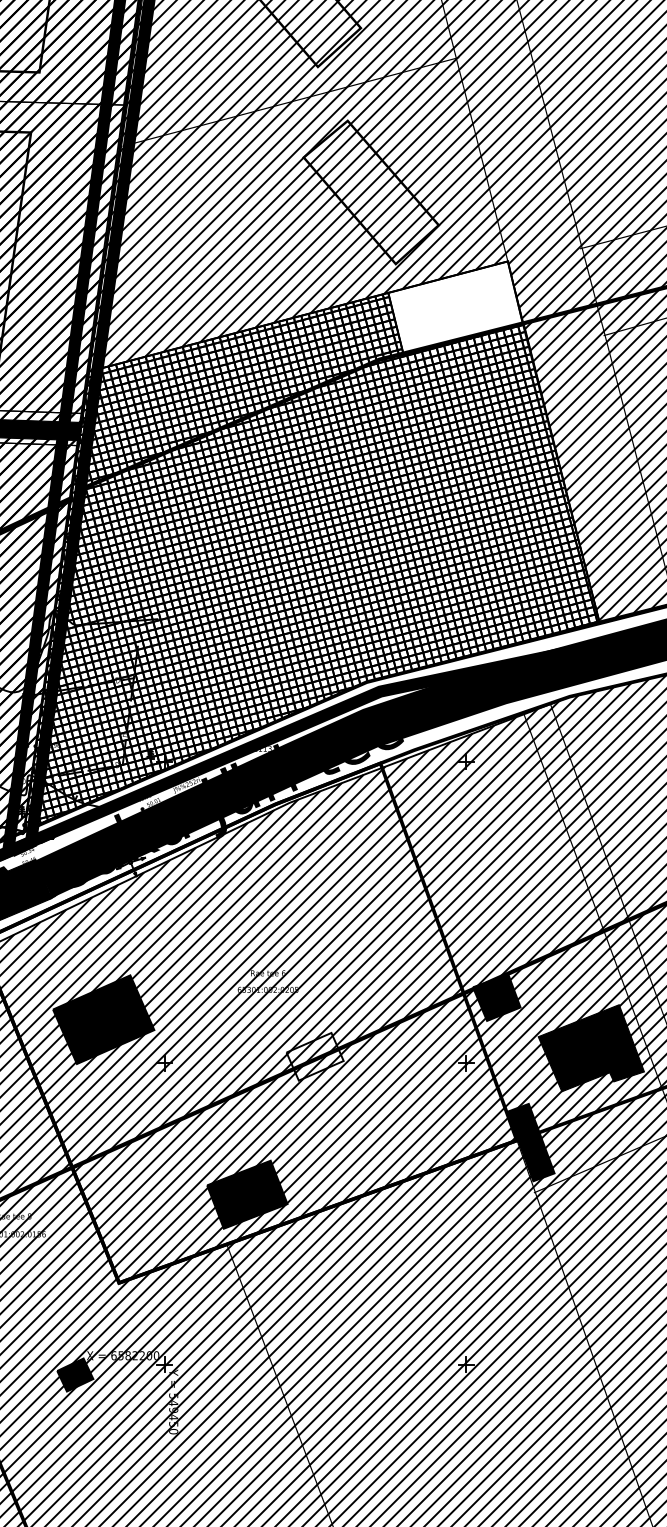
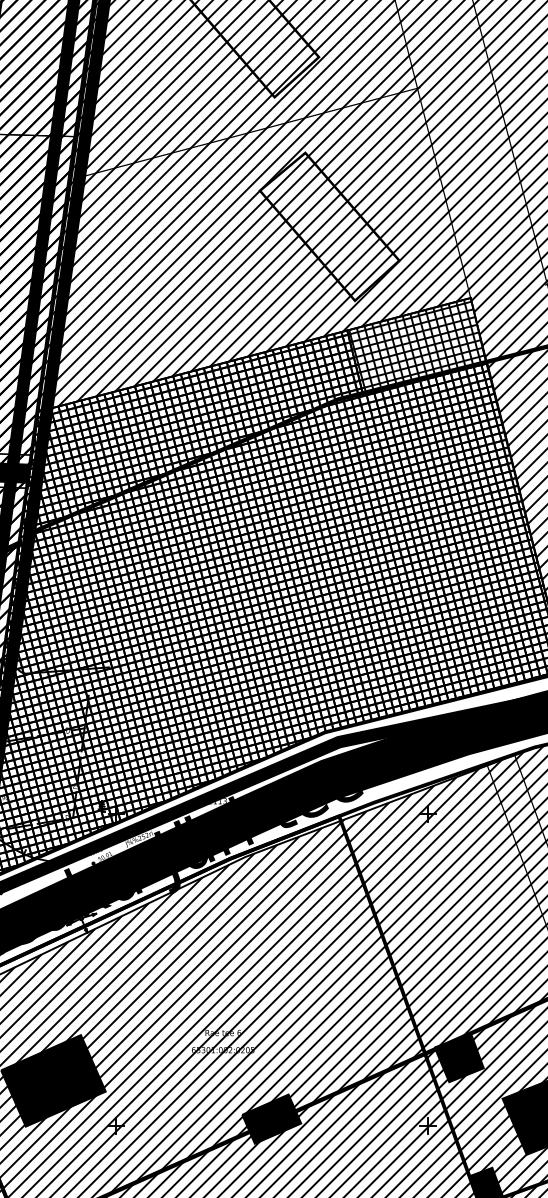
hatch: (456, 308) -> (417, 346), added
fill: (314, 1056) -> (271, 1118), added

